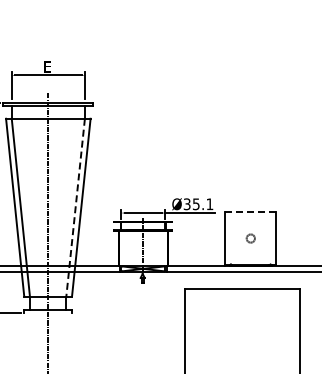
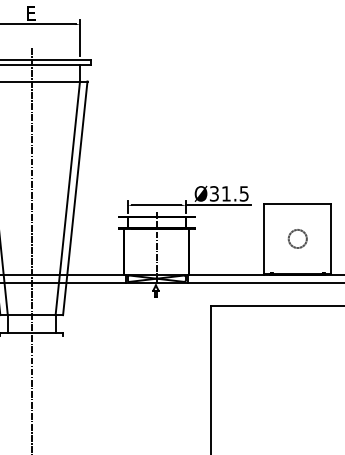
text: (203, 204) -> (235, 194), Ø35.1 -> Ø31.5
line: (75, 208) -> (67, 199), dashed -> solid
line: (251, 212) -> (298, 204), dashed -> solid
circle: (250, 238) -> (297, 238), size x1.67

